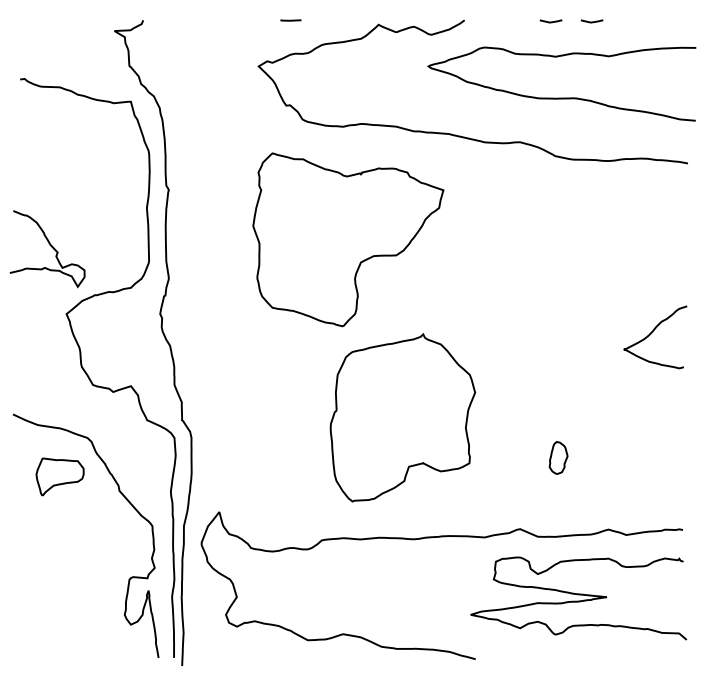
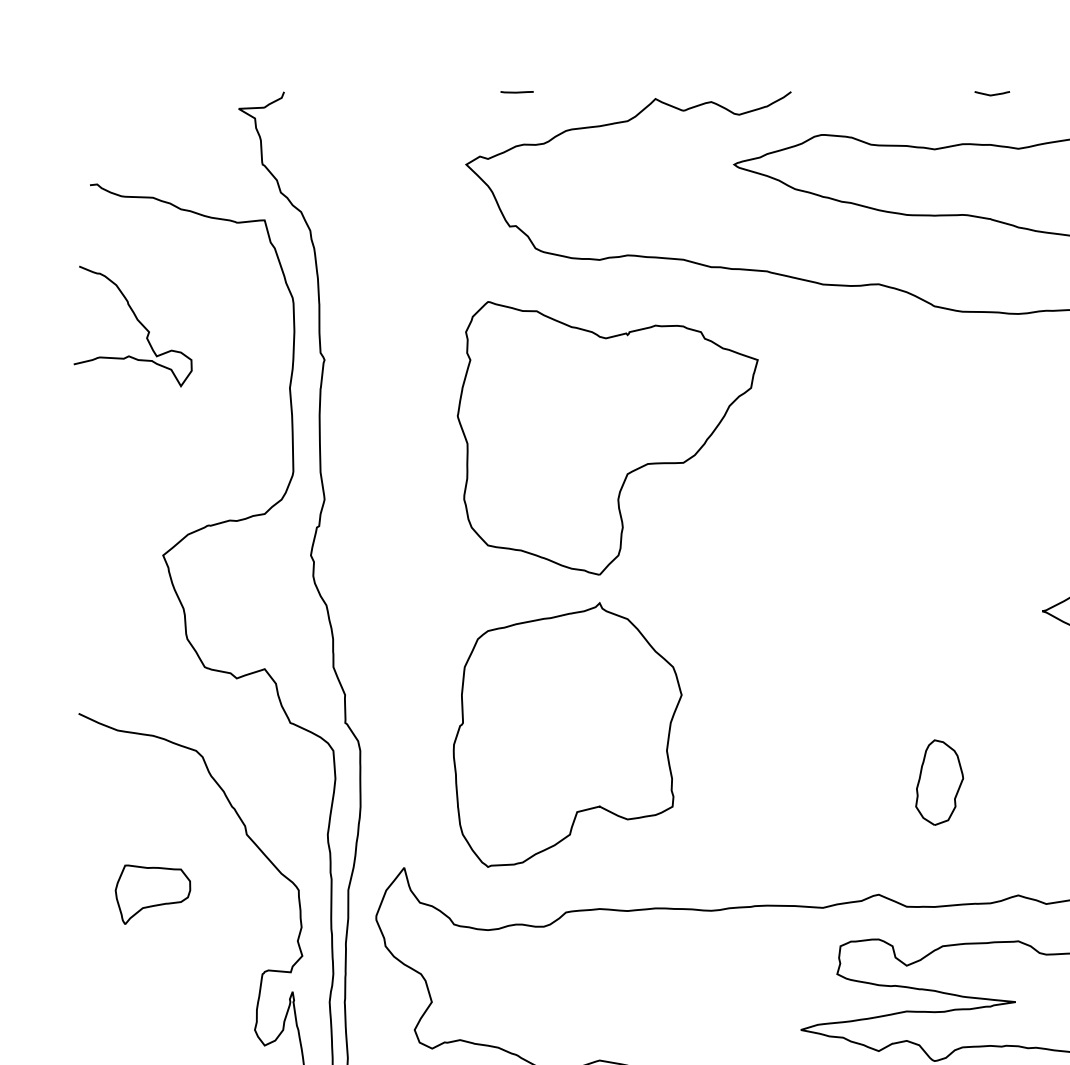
curve: (550, 21) -> (926, 93), removed
curve: (50, 246) -> (137, 322), moved
part: (402, 417) -> (566, 734), moved
part: (558, 457) -> (939, 781), size x1.67
part: (59, 476) -> (152, 893), moved

